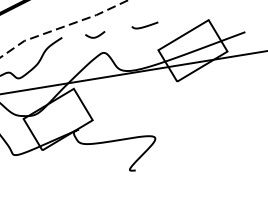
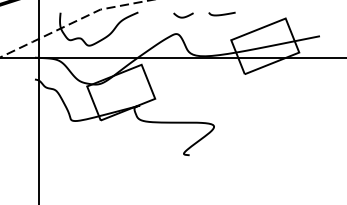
curve: (95, 36) -> (183, 16), moved

